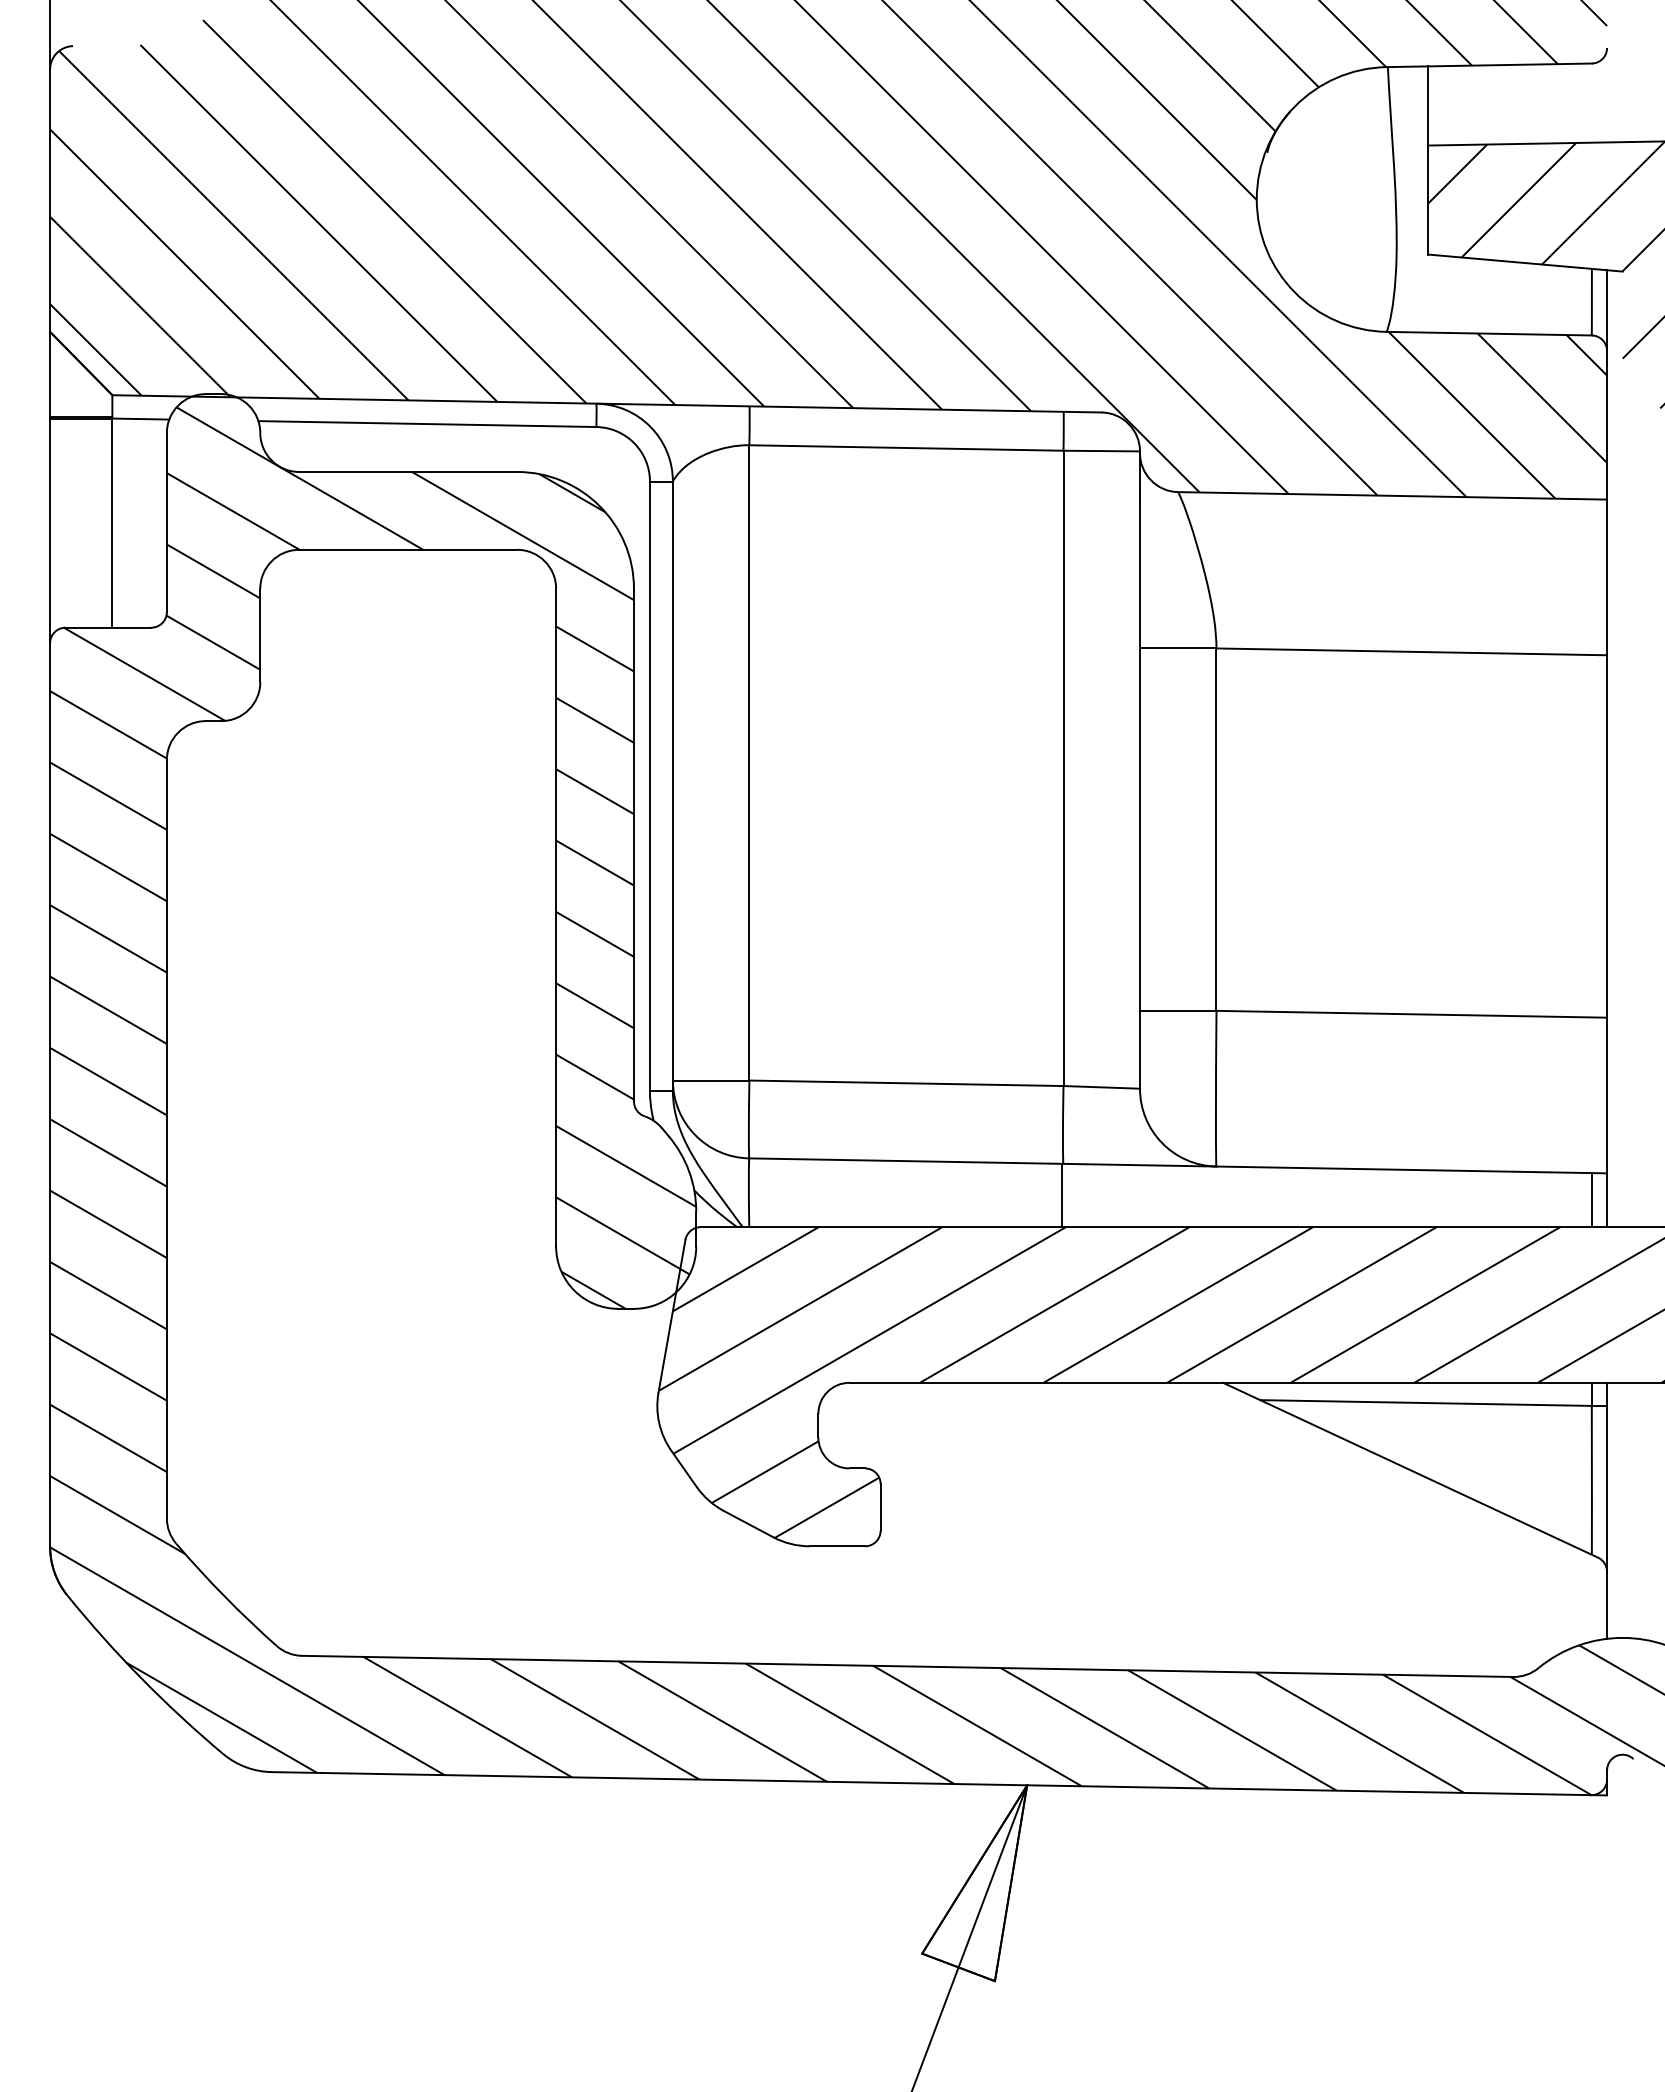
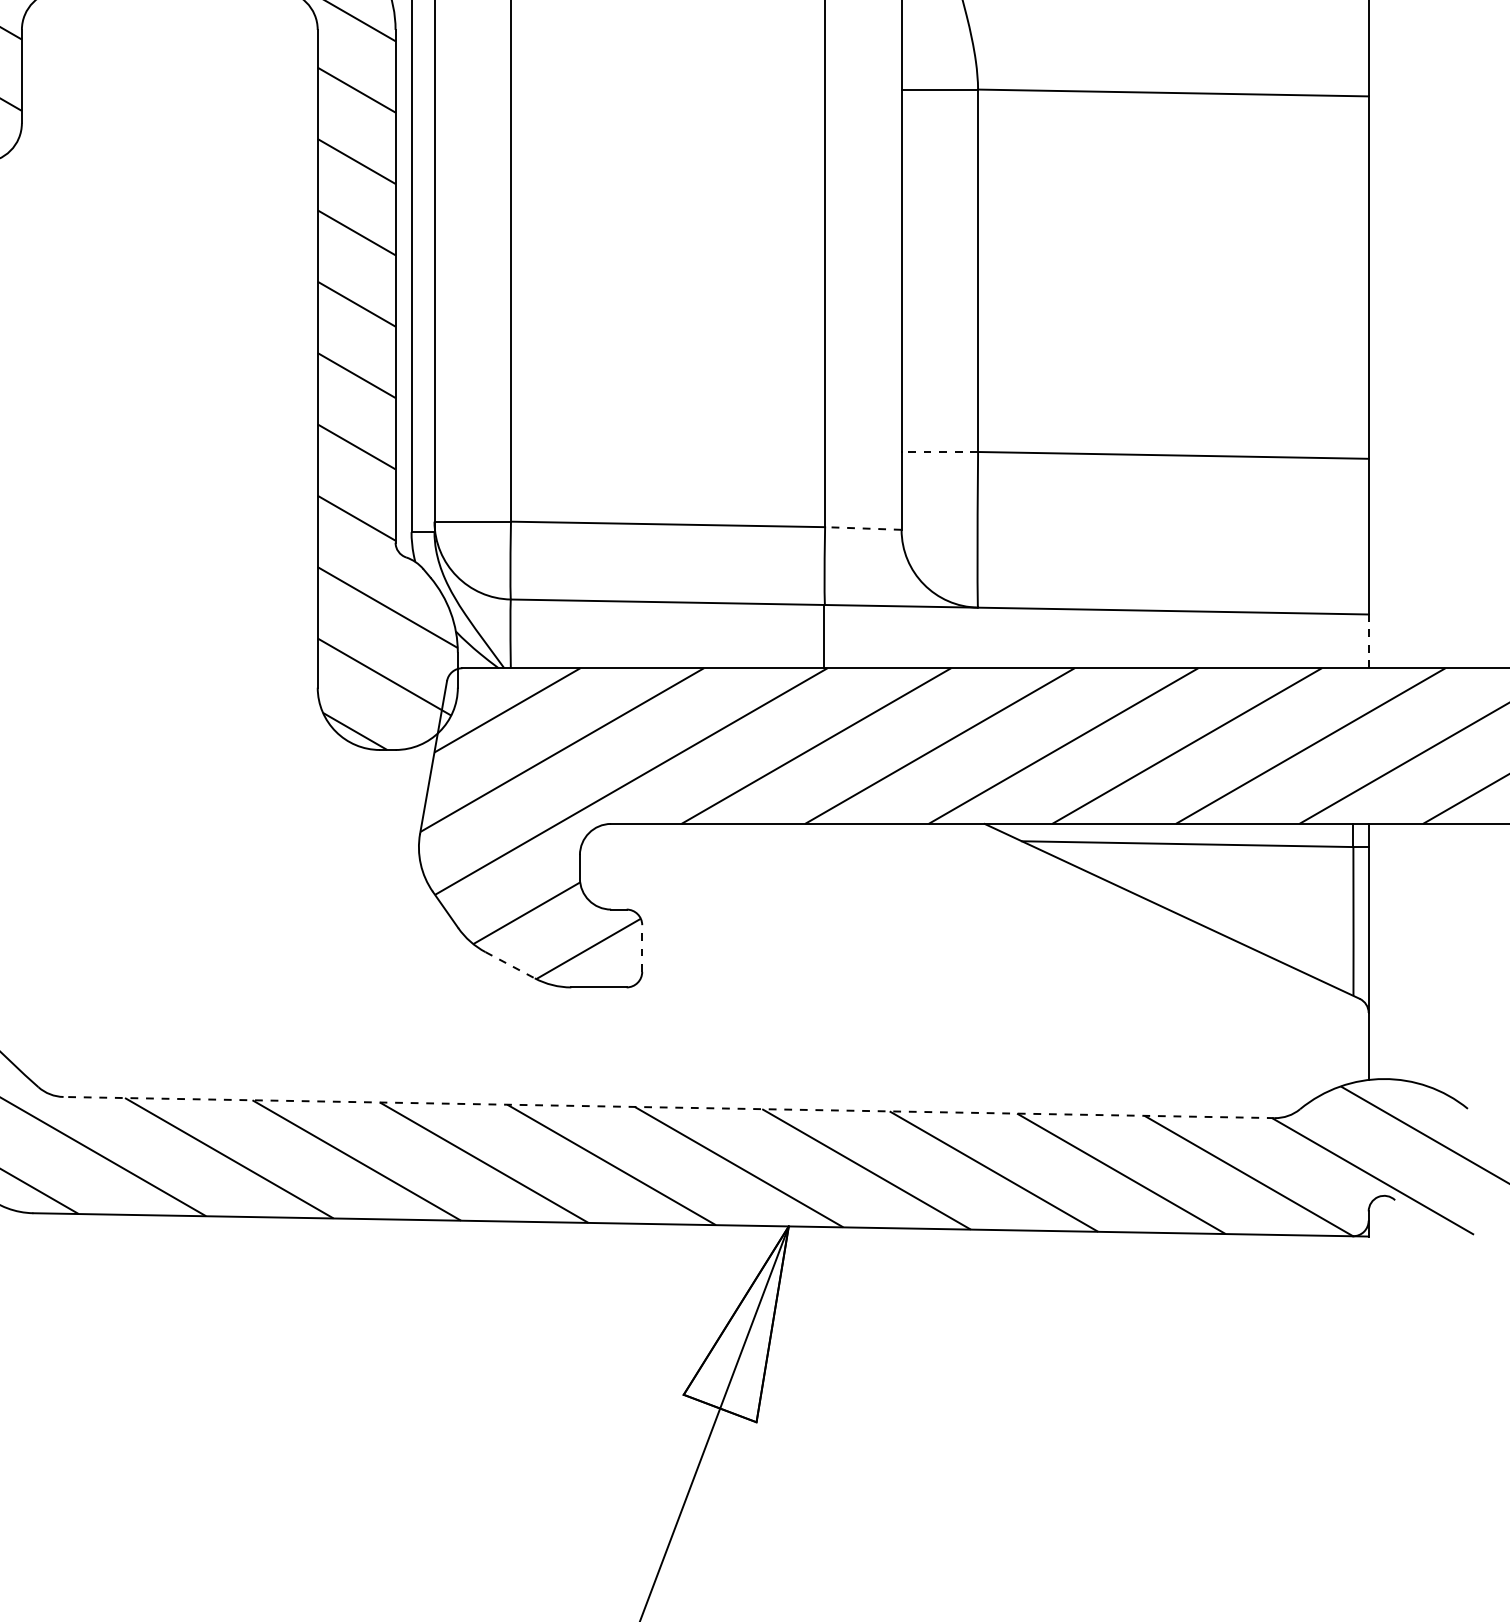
line: (1177, 1010) -> (939, 451), solid -> dashed
line: (1101, 1087) -> (863, 528), solid -> dashed
line: (1591, 1200) -> (1353, 641), removed
line: (1607, 1200) -> (1369, 641), solid -> dashed
line: (880, 1506) -> (642, 947), solid -> dashed
line: (748, 1524) -> (510, 965), solid -> dashed
line: (907, 1666) -> (669, 1107), solid -> dashed

